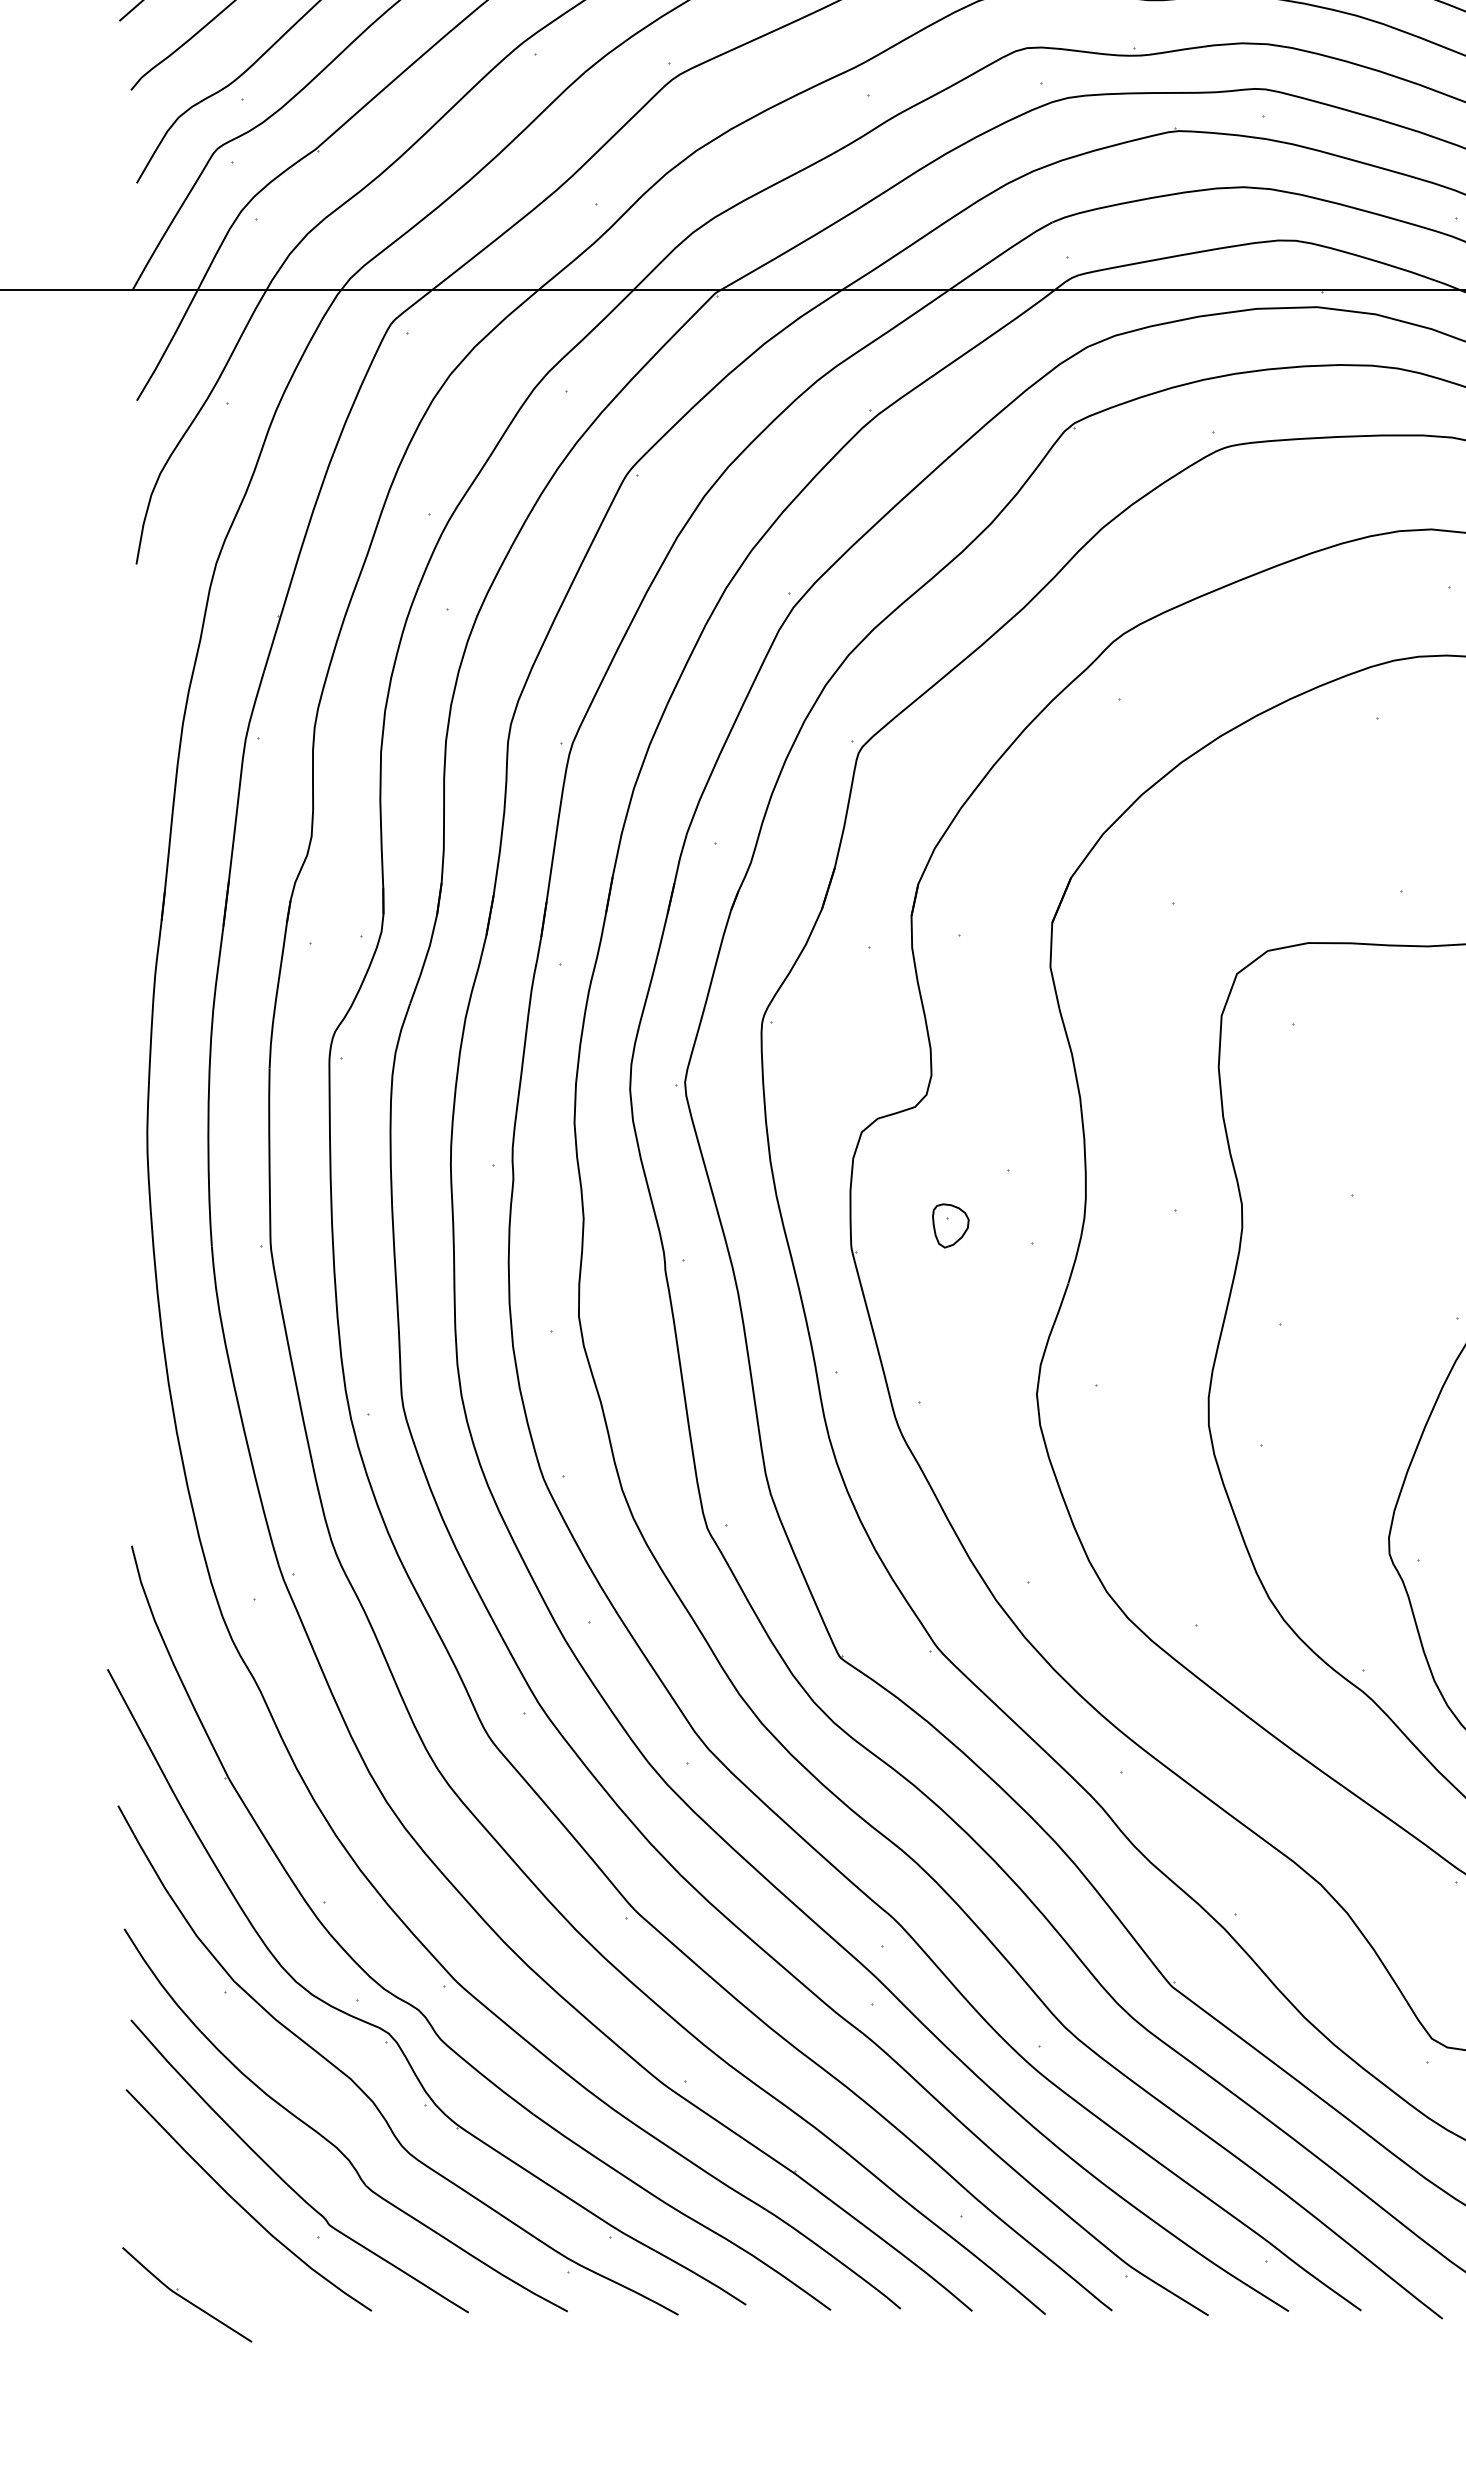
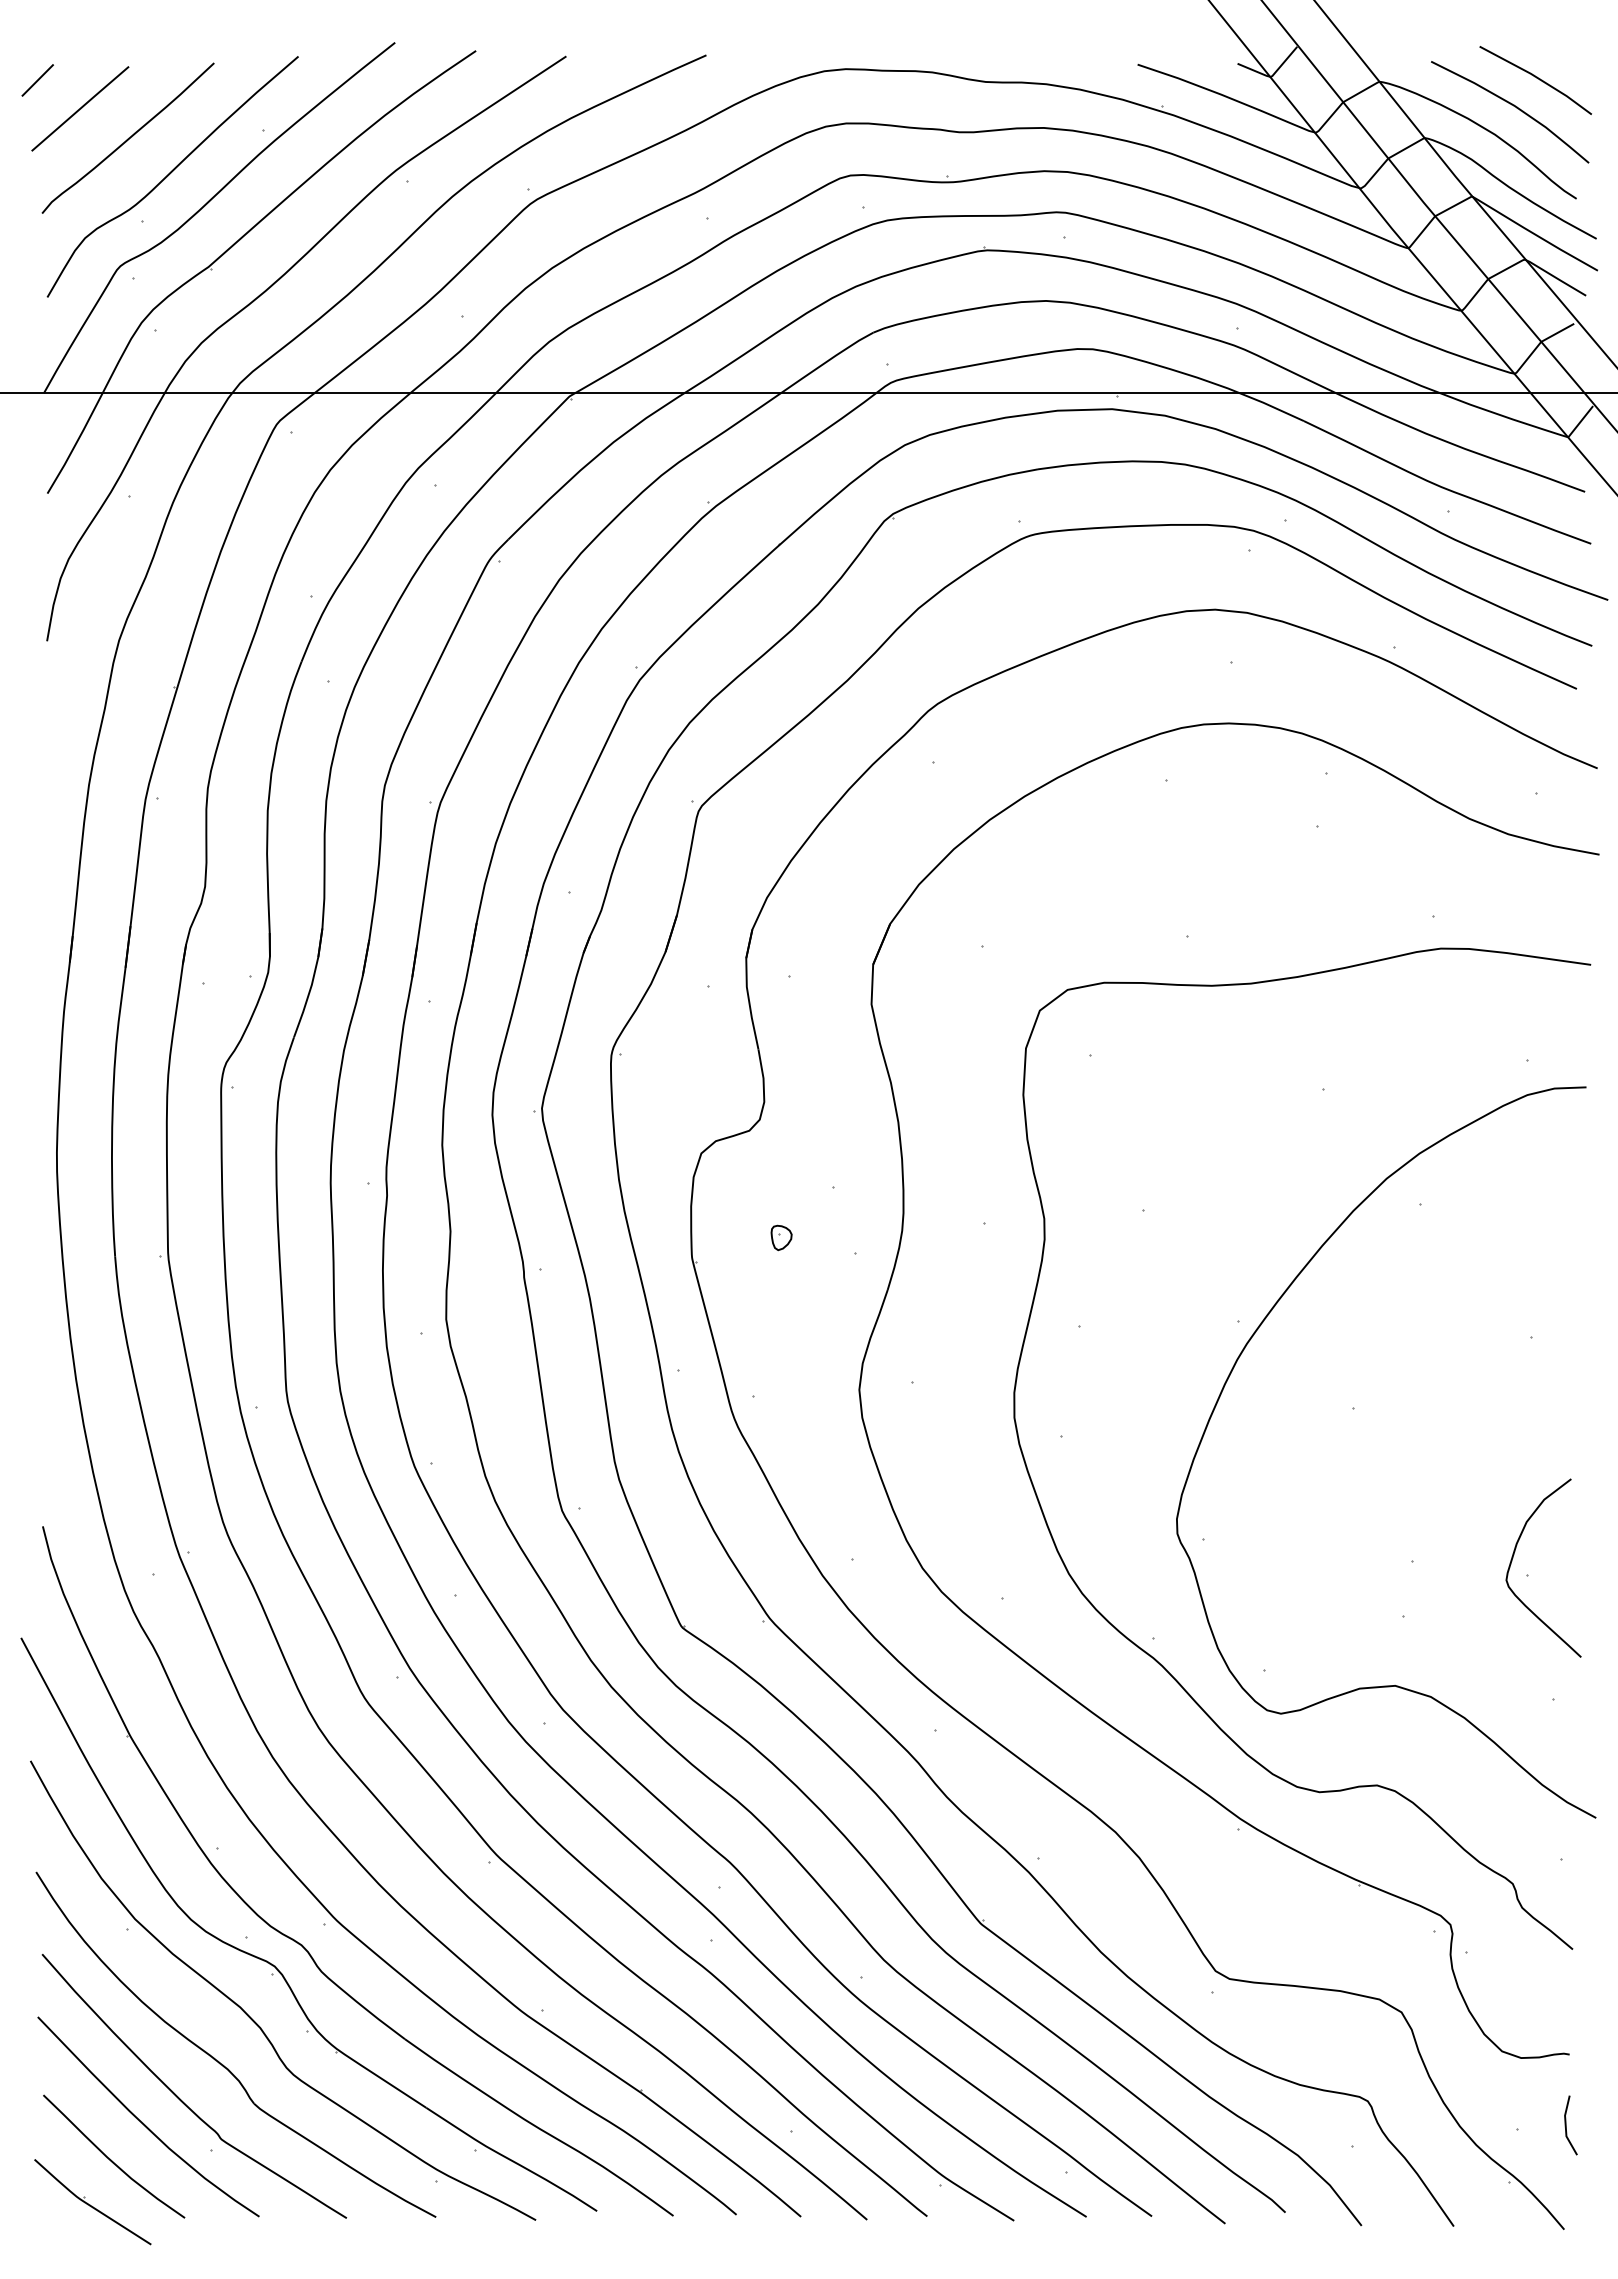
part: (950, 1225) -> (781, 1237), size x0.62
curve: (207, 2247) -> (111, 2159), added

